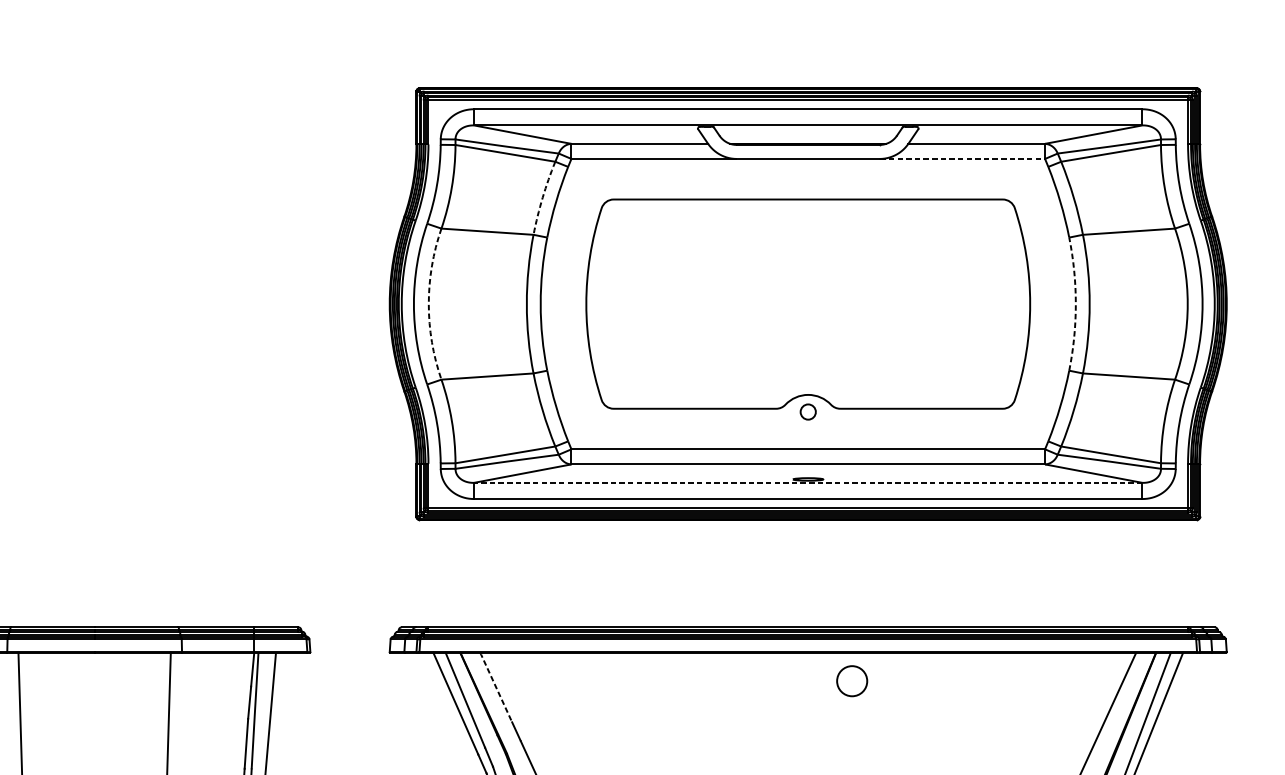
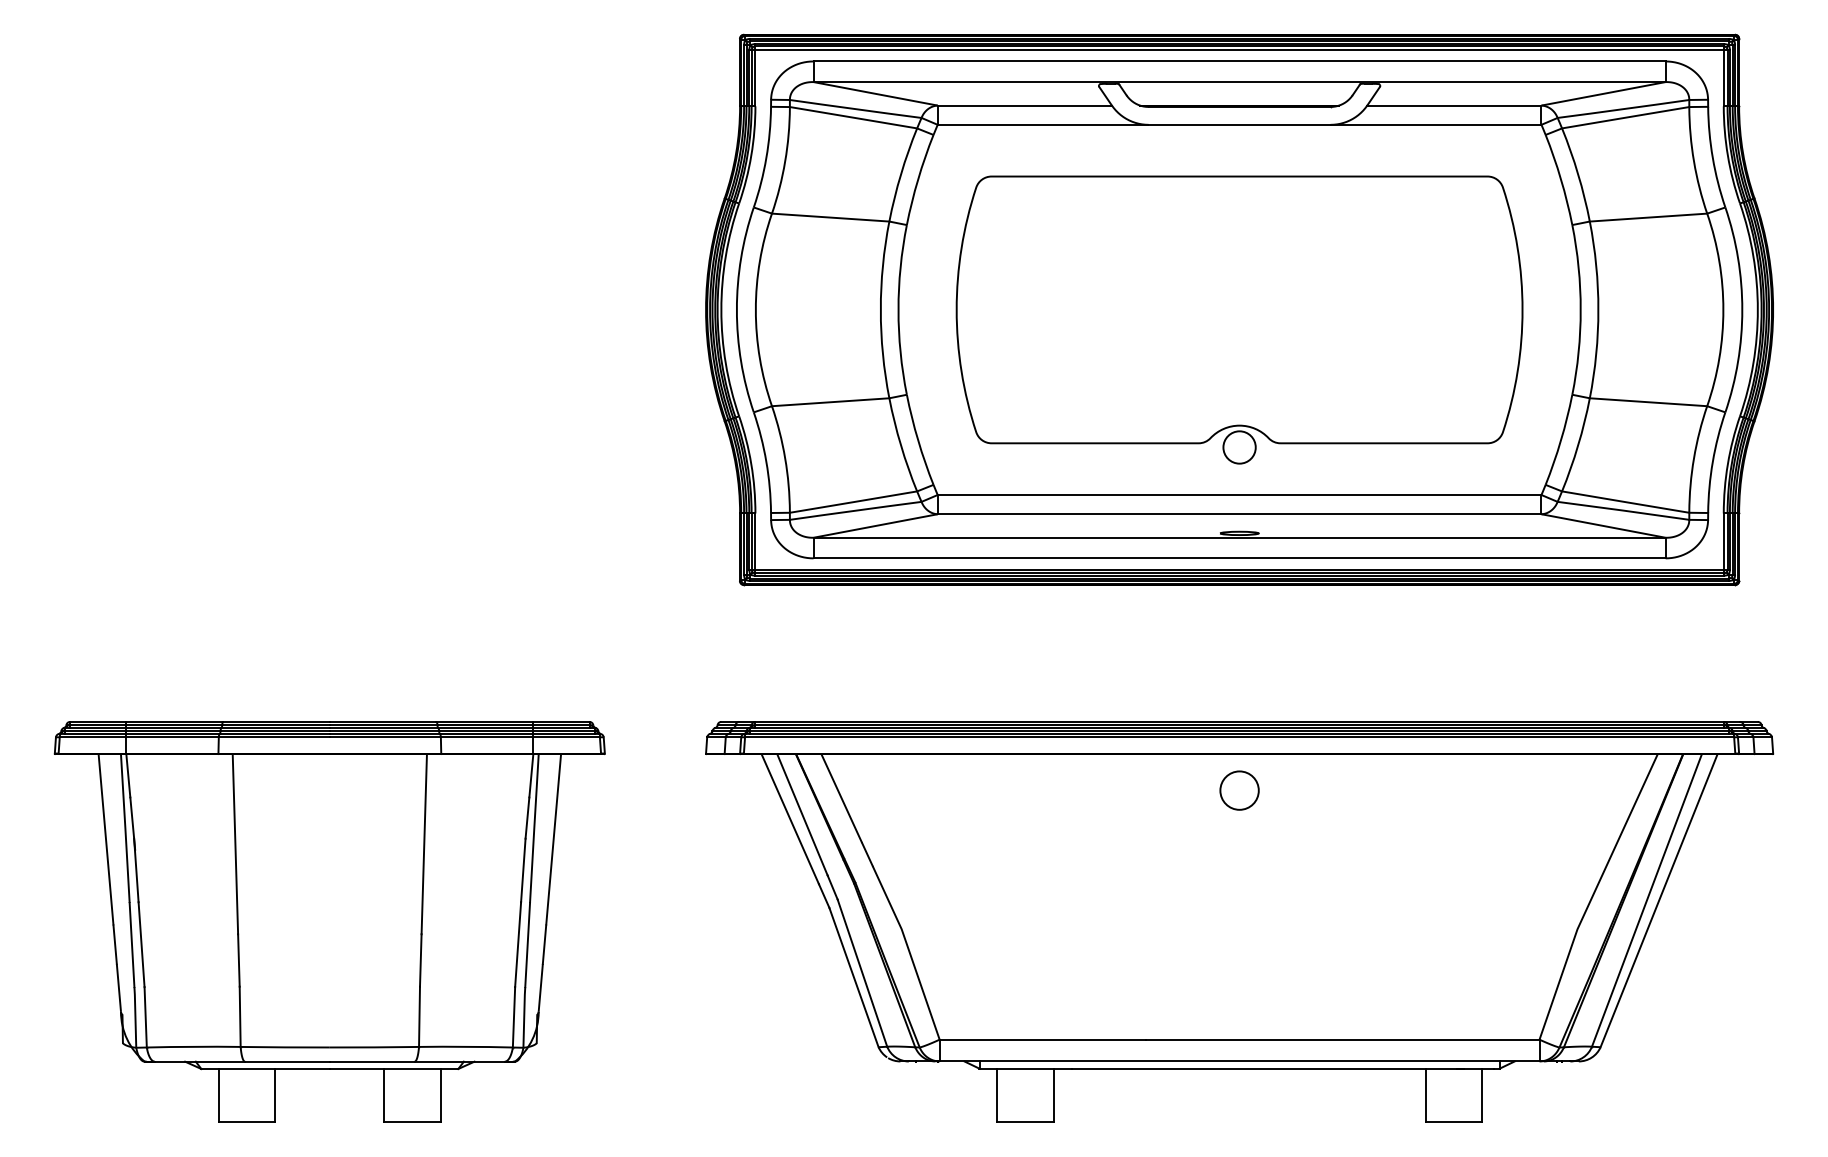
line: (962, 158) -> (1436, 124), dashed -> solid
arc: (543, 197) -> (901, 174), dashed -> solid
arc: (428, 303) -> (755, 309), dashed -> solid
arc: (1075, 303) -> (1580, 309), dashed -> solid
circle: (808, 412) -> (1239, 447), size x1.67
line: (808, 482) -> (1239, 537), dashed -> solid
circle: (852, 681) -> (1239, 790), moved
line: (495, 687) -> (841, 798), dashed -> solid

